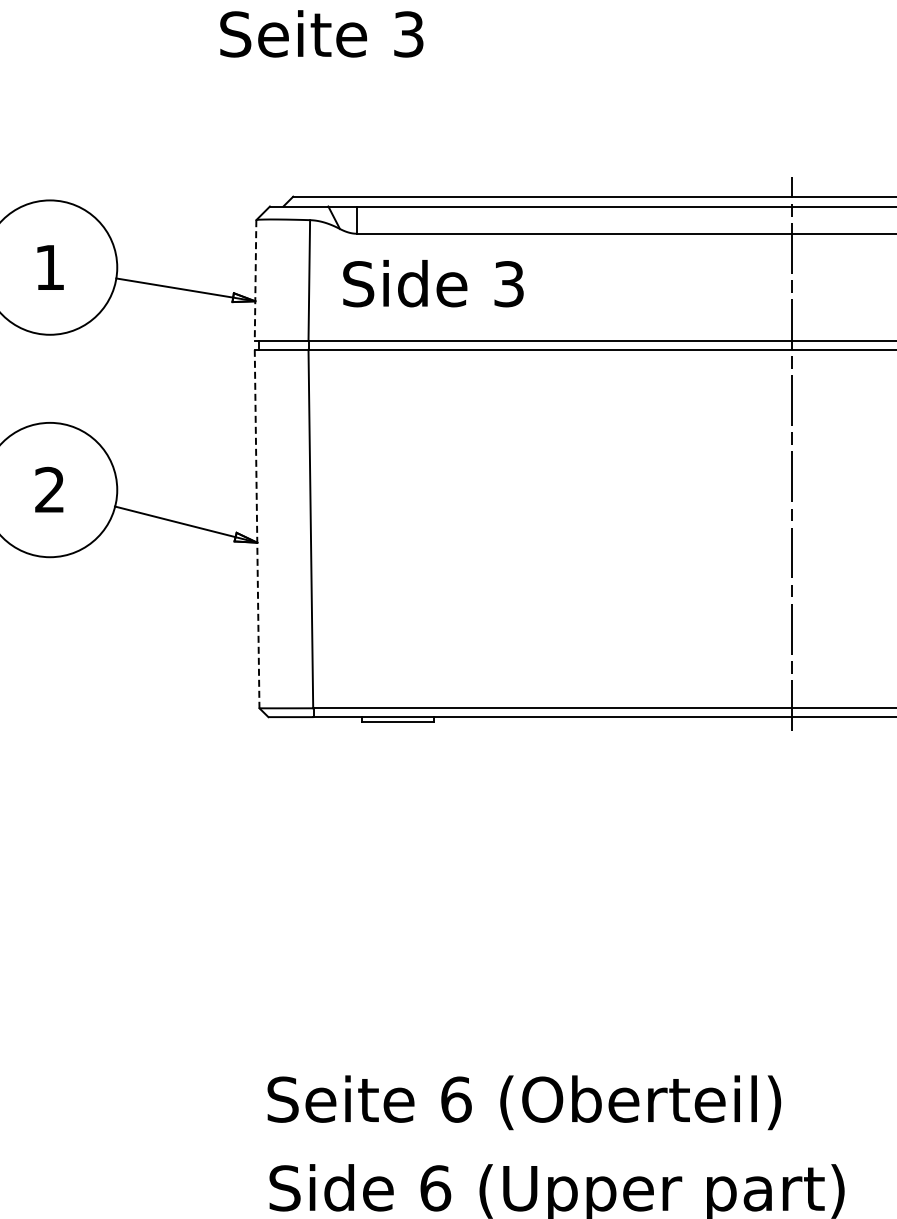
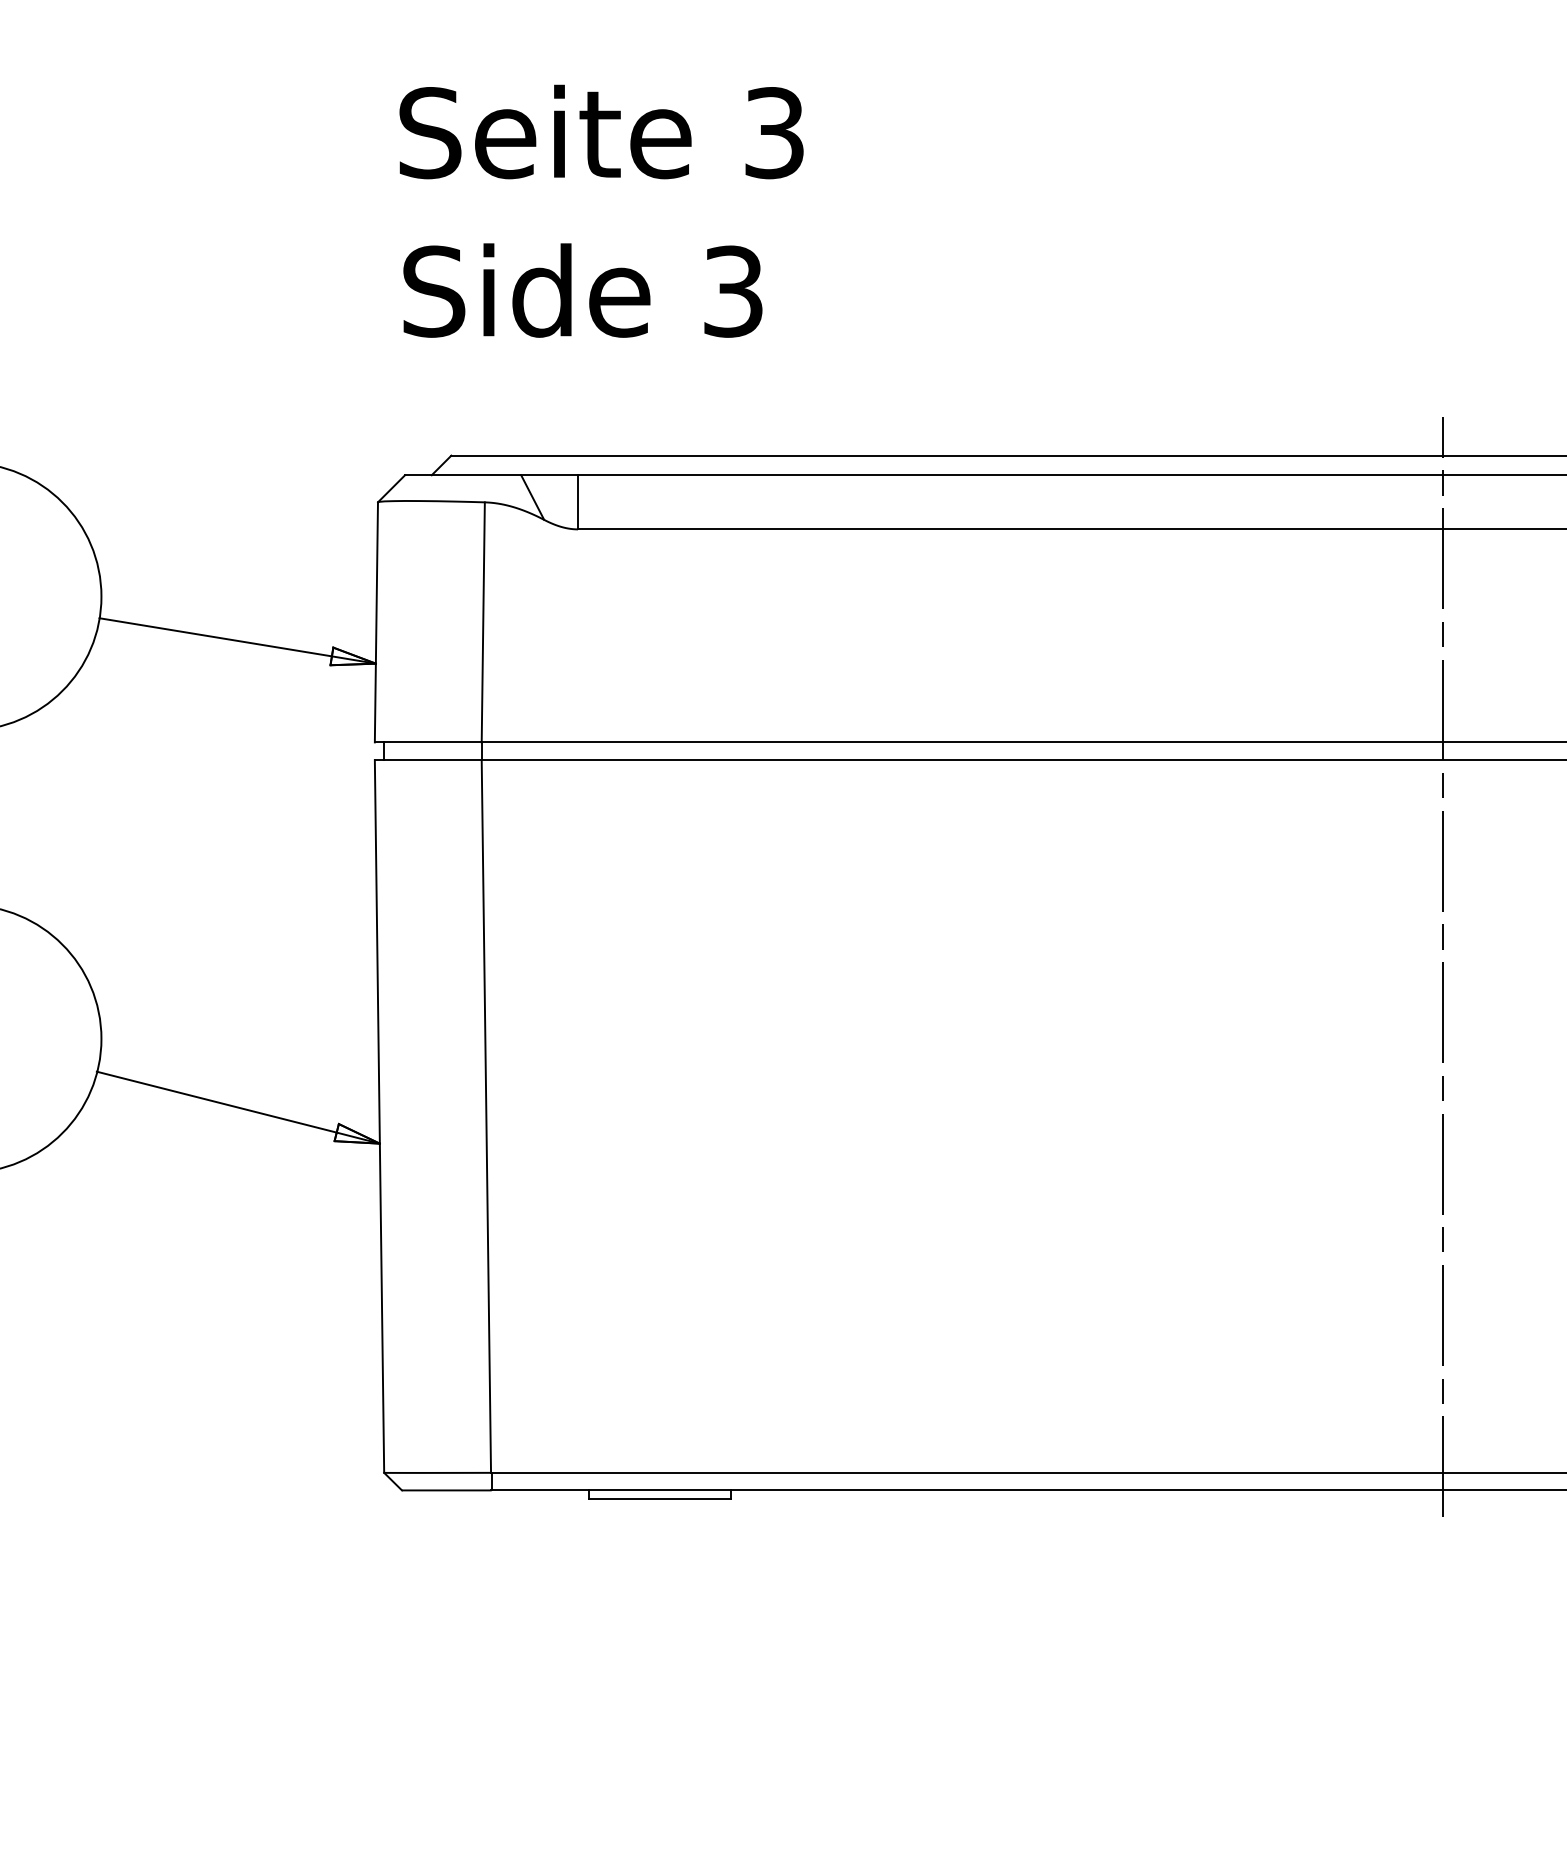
text: (321, 33) -> (600, 131), moved
line: (255, 281) -> (376, 624), dashed -> solid
text: (433, 283) -> (583, 290), moved
line: (257, 529) -> (380, 1117), dashed -> solid

